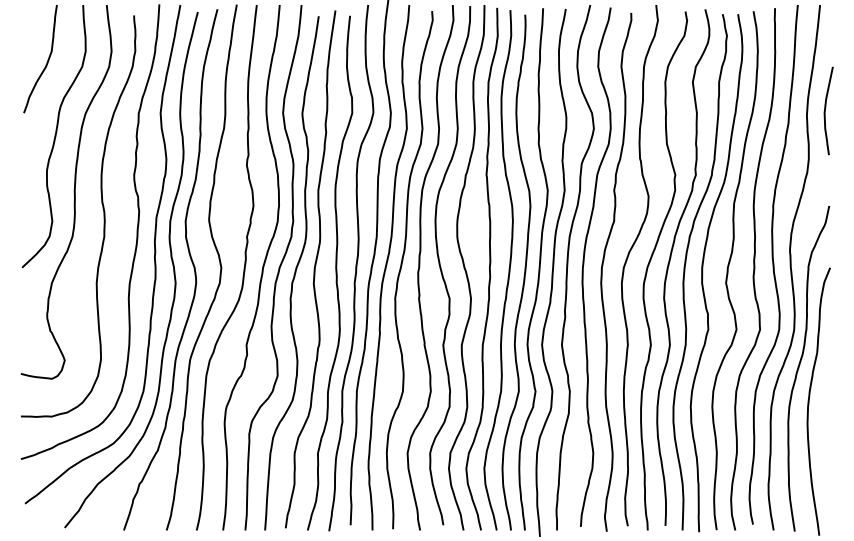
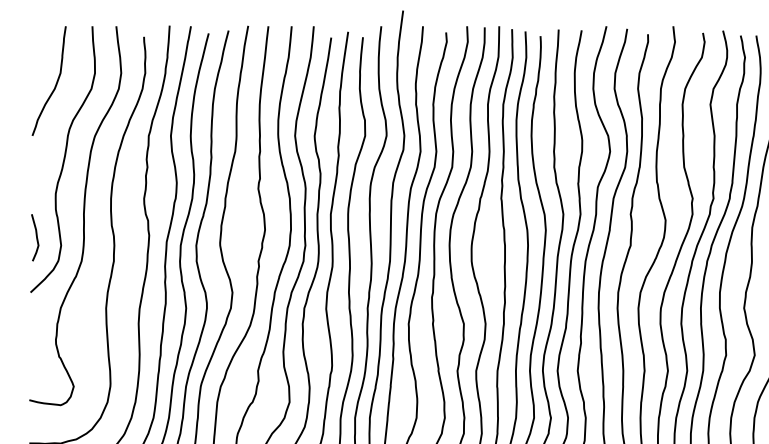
curve: (27, 213) -> (36, 237), added

